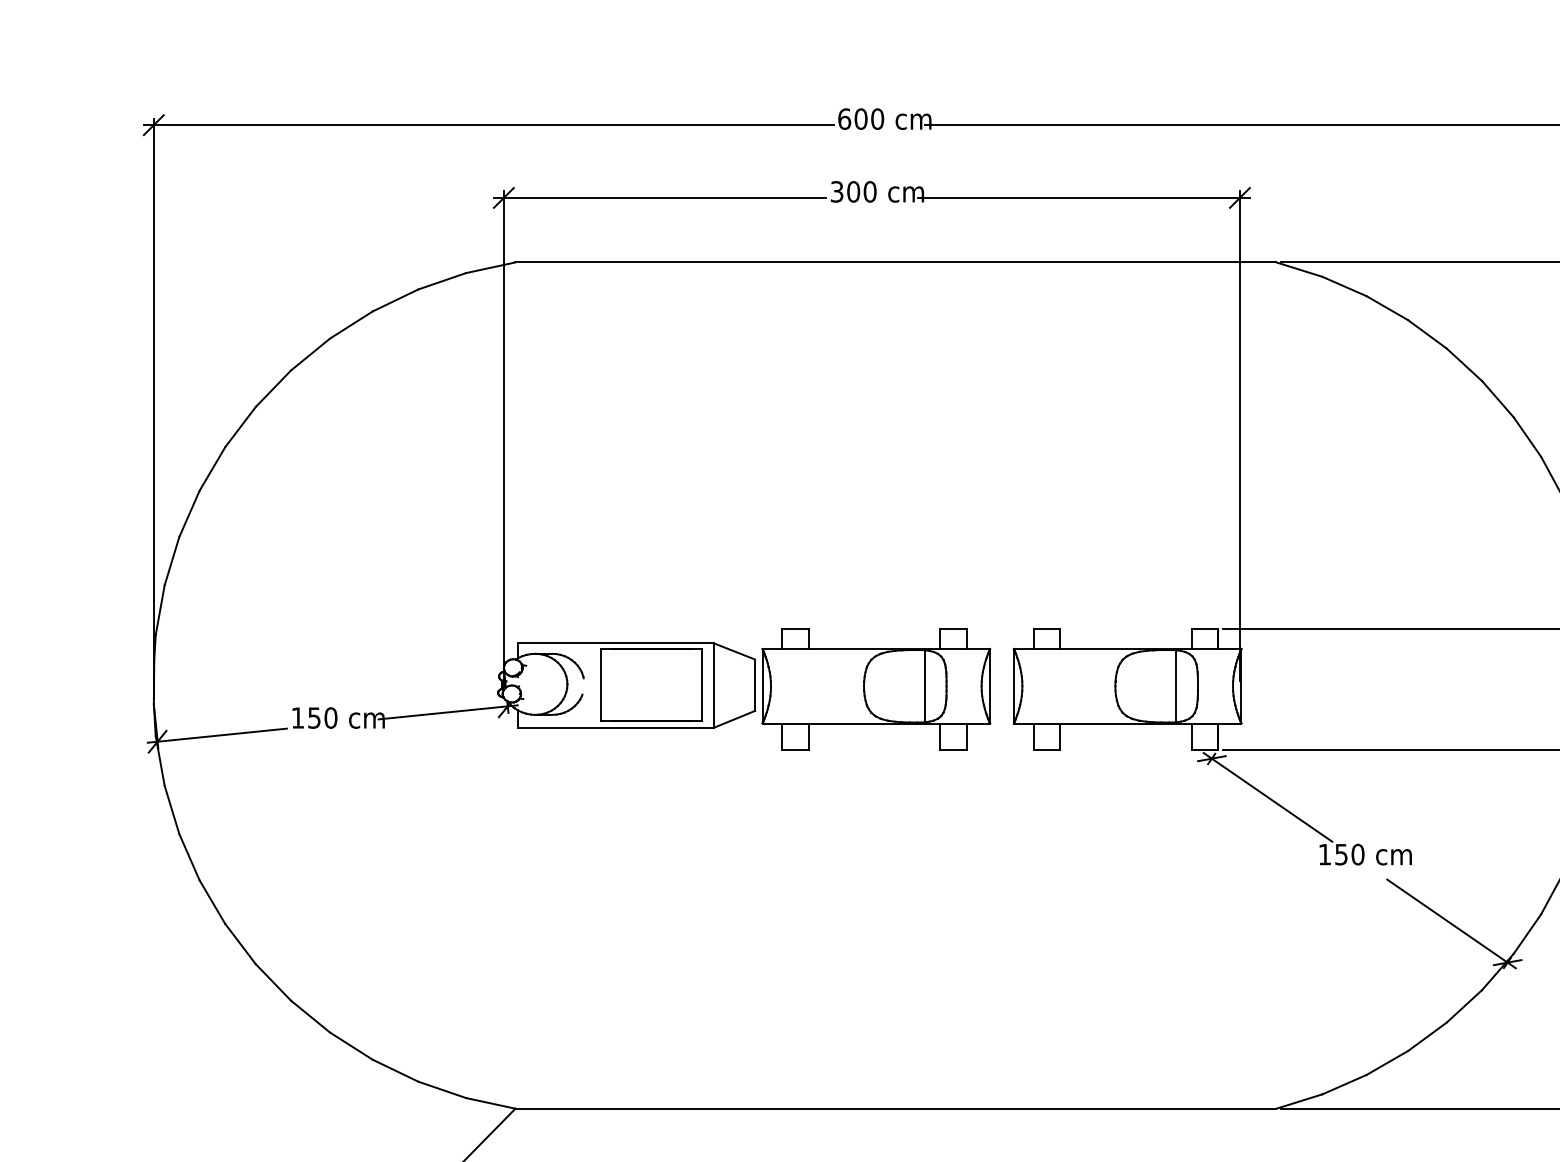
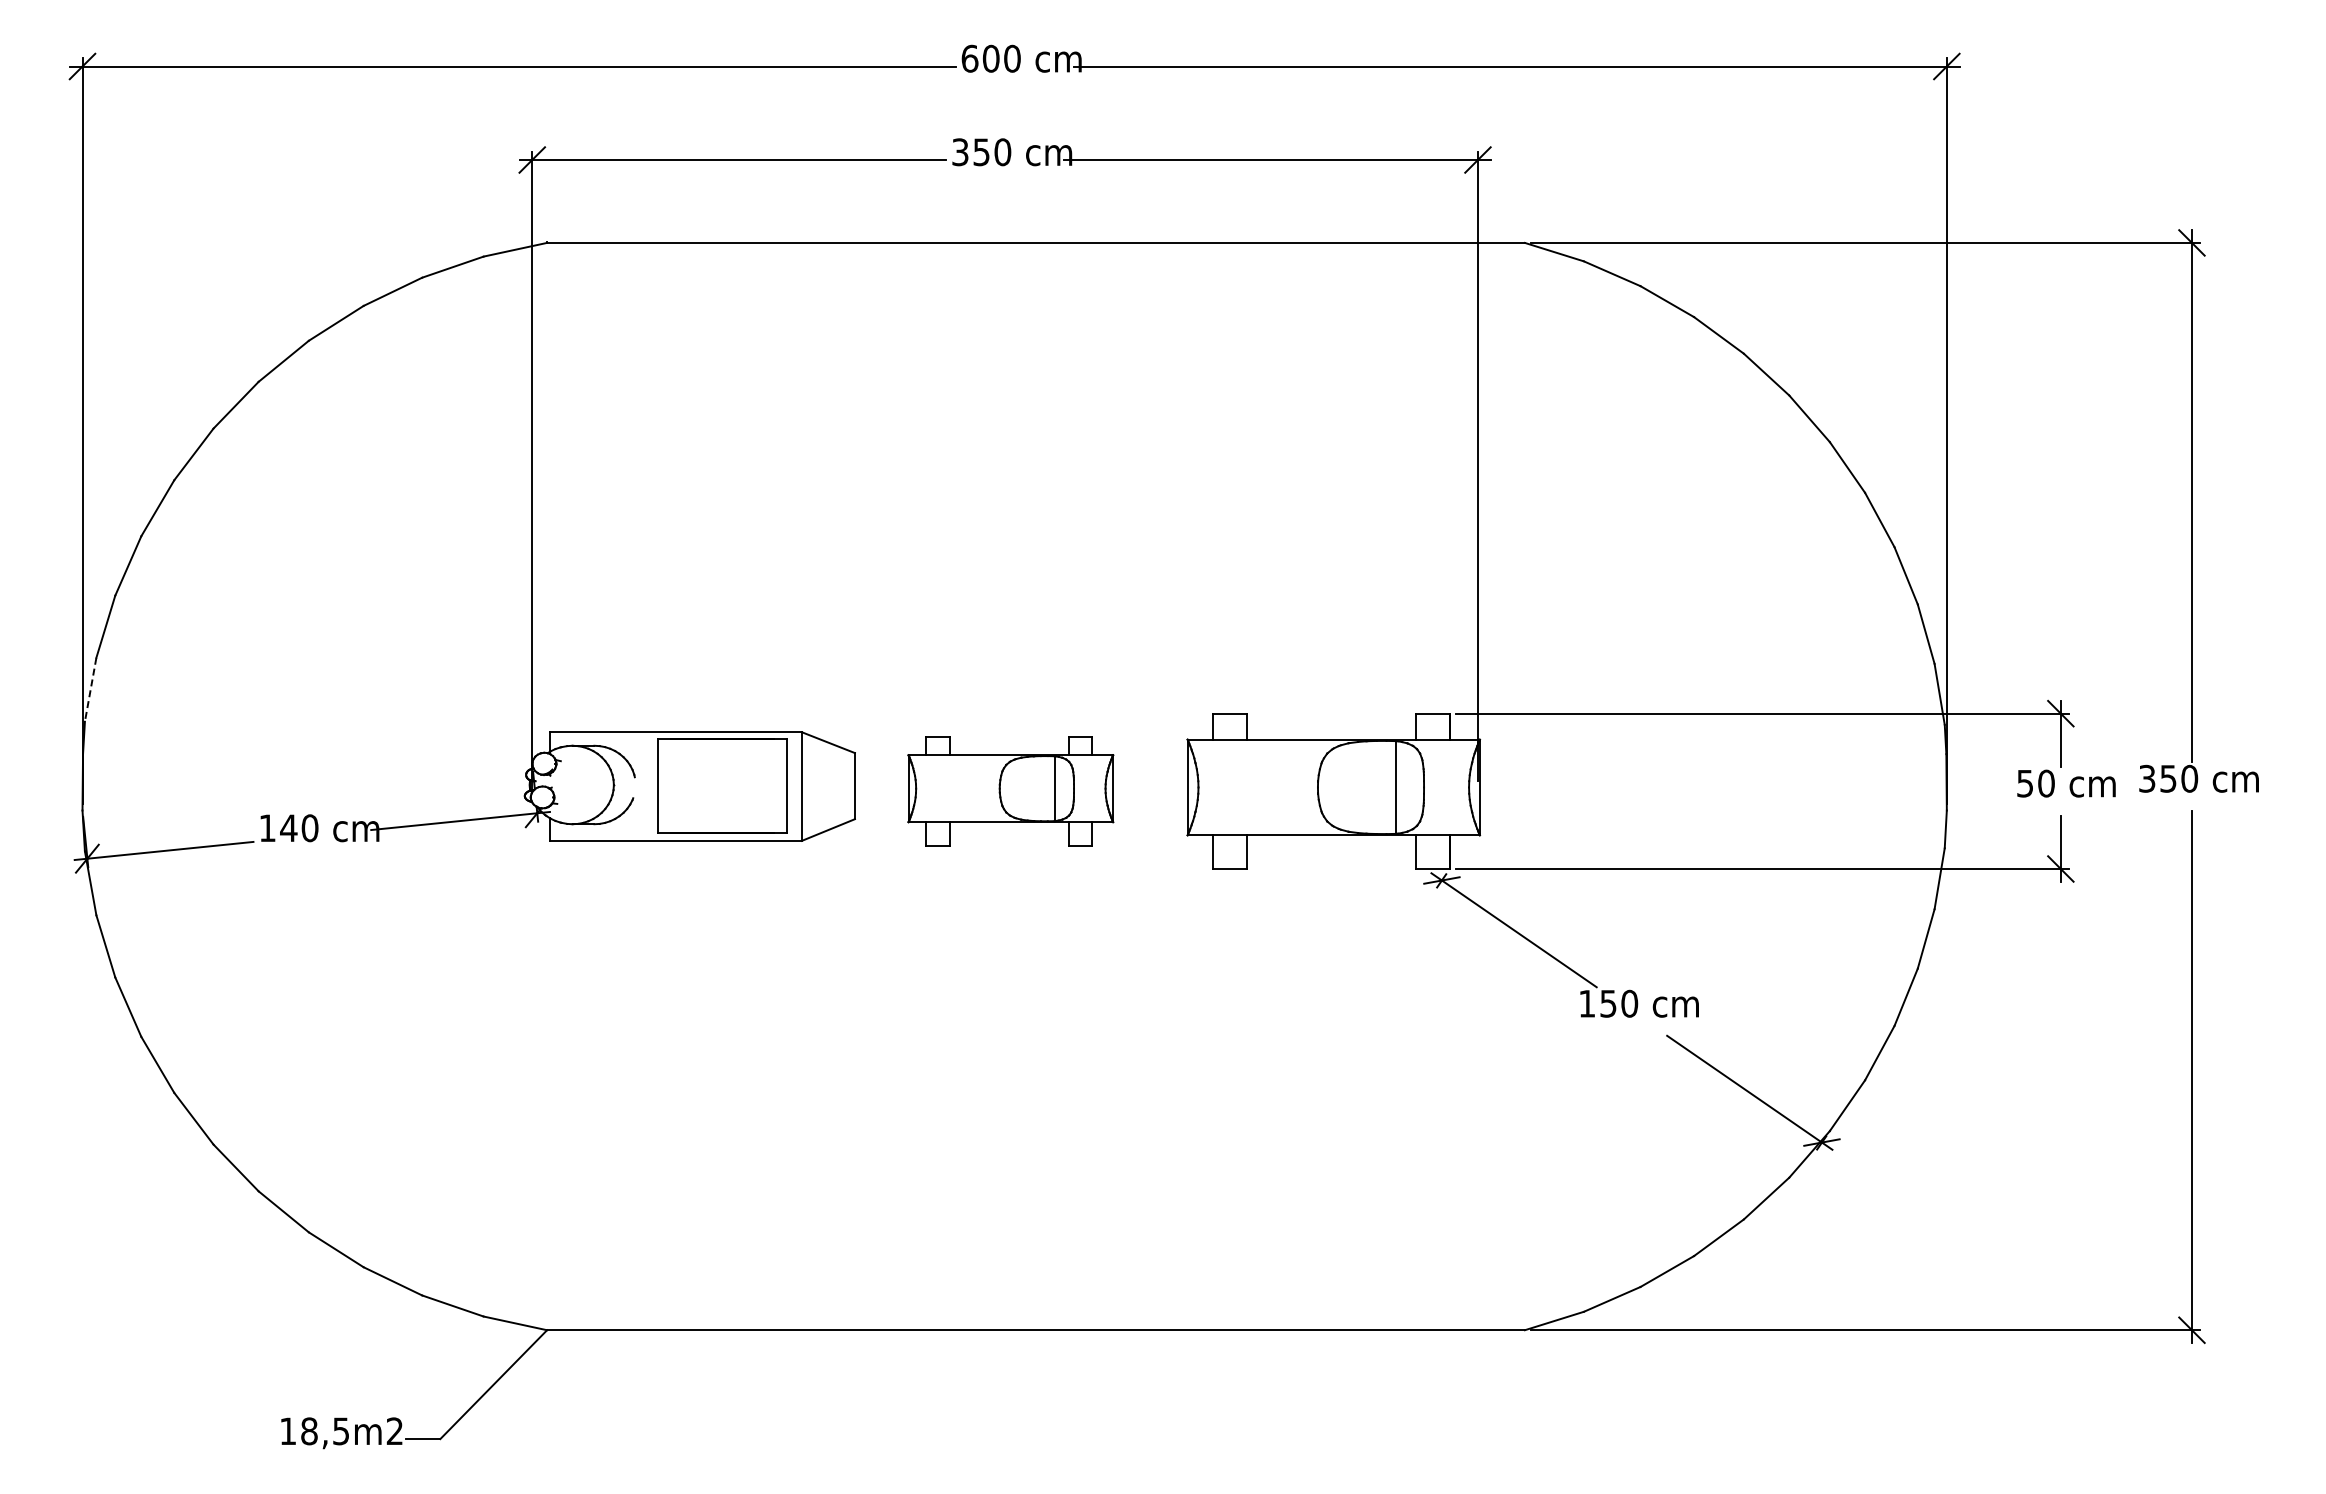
text: (853, 192) -> (981, 152), 300 -> 350
line: (160, 610) -> (90, 690), solid -> dashed
part: (876, 689) -> (1010, 791), size x0.7
text: (314, 718) -> (288, 828), 150 -> 140

